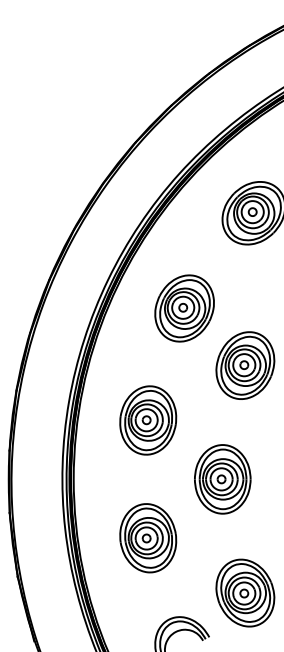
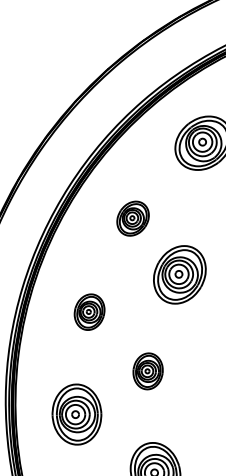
part: (184, 308) -> (133, 218), size x0.6
part: (148, 420) -> (89, 312), size x0.6
part: (222, 479) -> (147, 371), size x0.6

